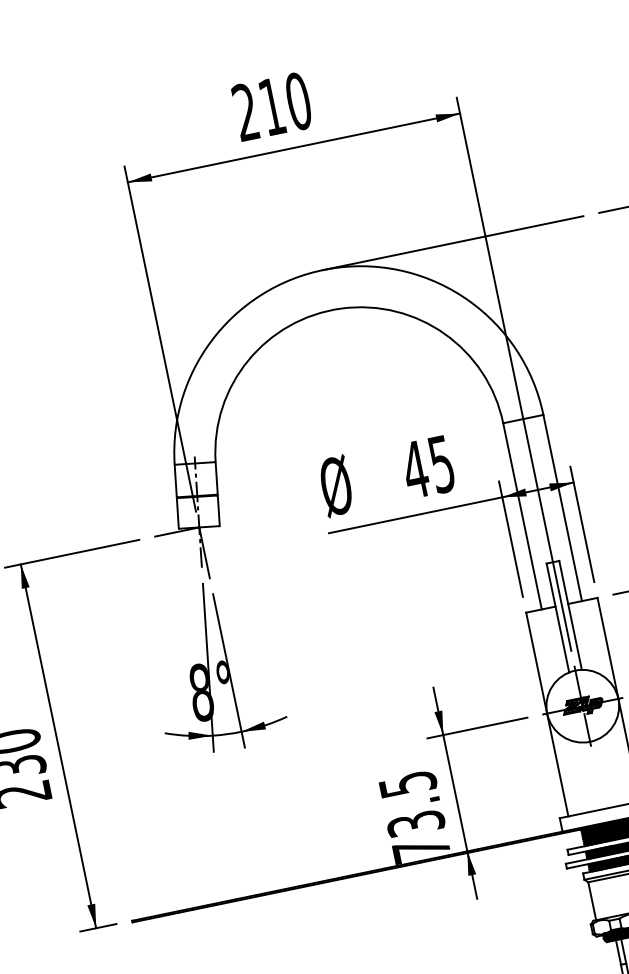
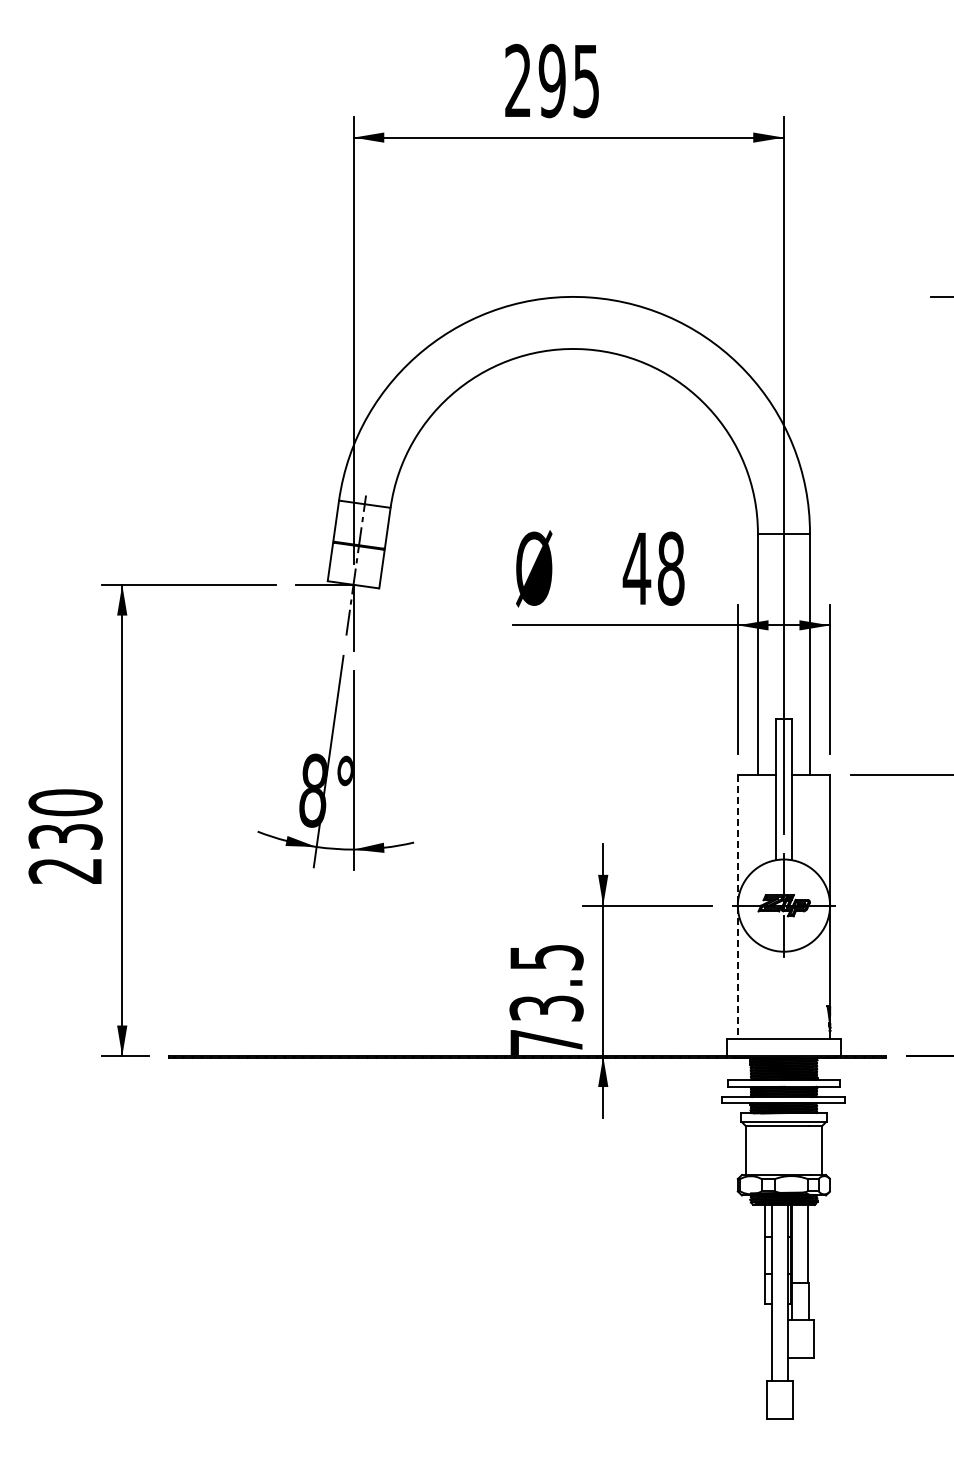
text: (284, 103) -> (568, 80), 210 -> 295
line: (452, 242) -> (741, 296), removed
text: (441, 464) -> (670, 568), 45 -> 48
line: (547, 715) -> (737, 907), solid -> dashed

